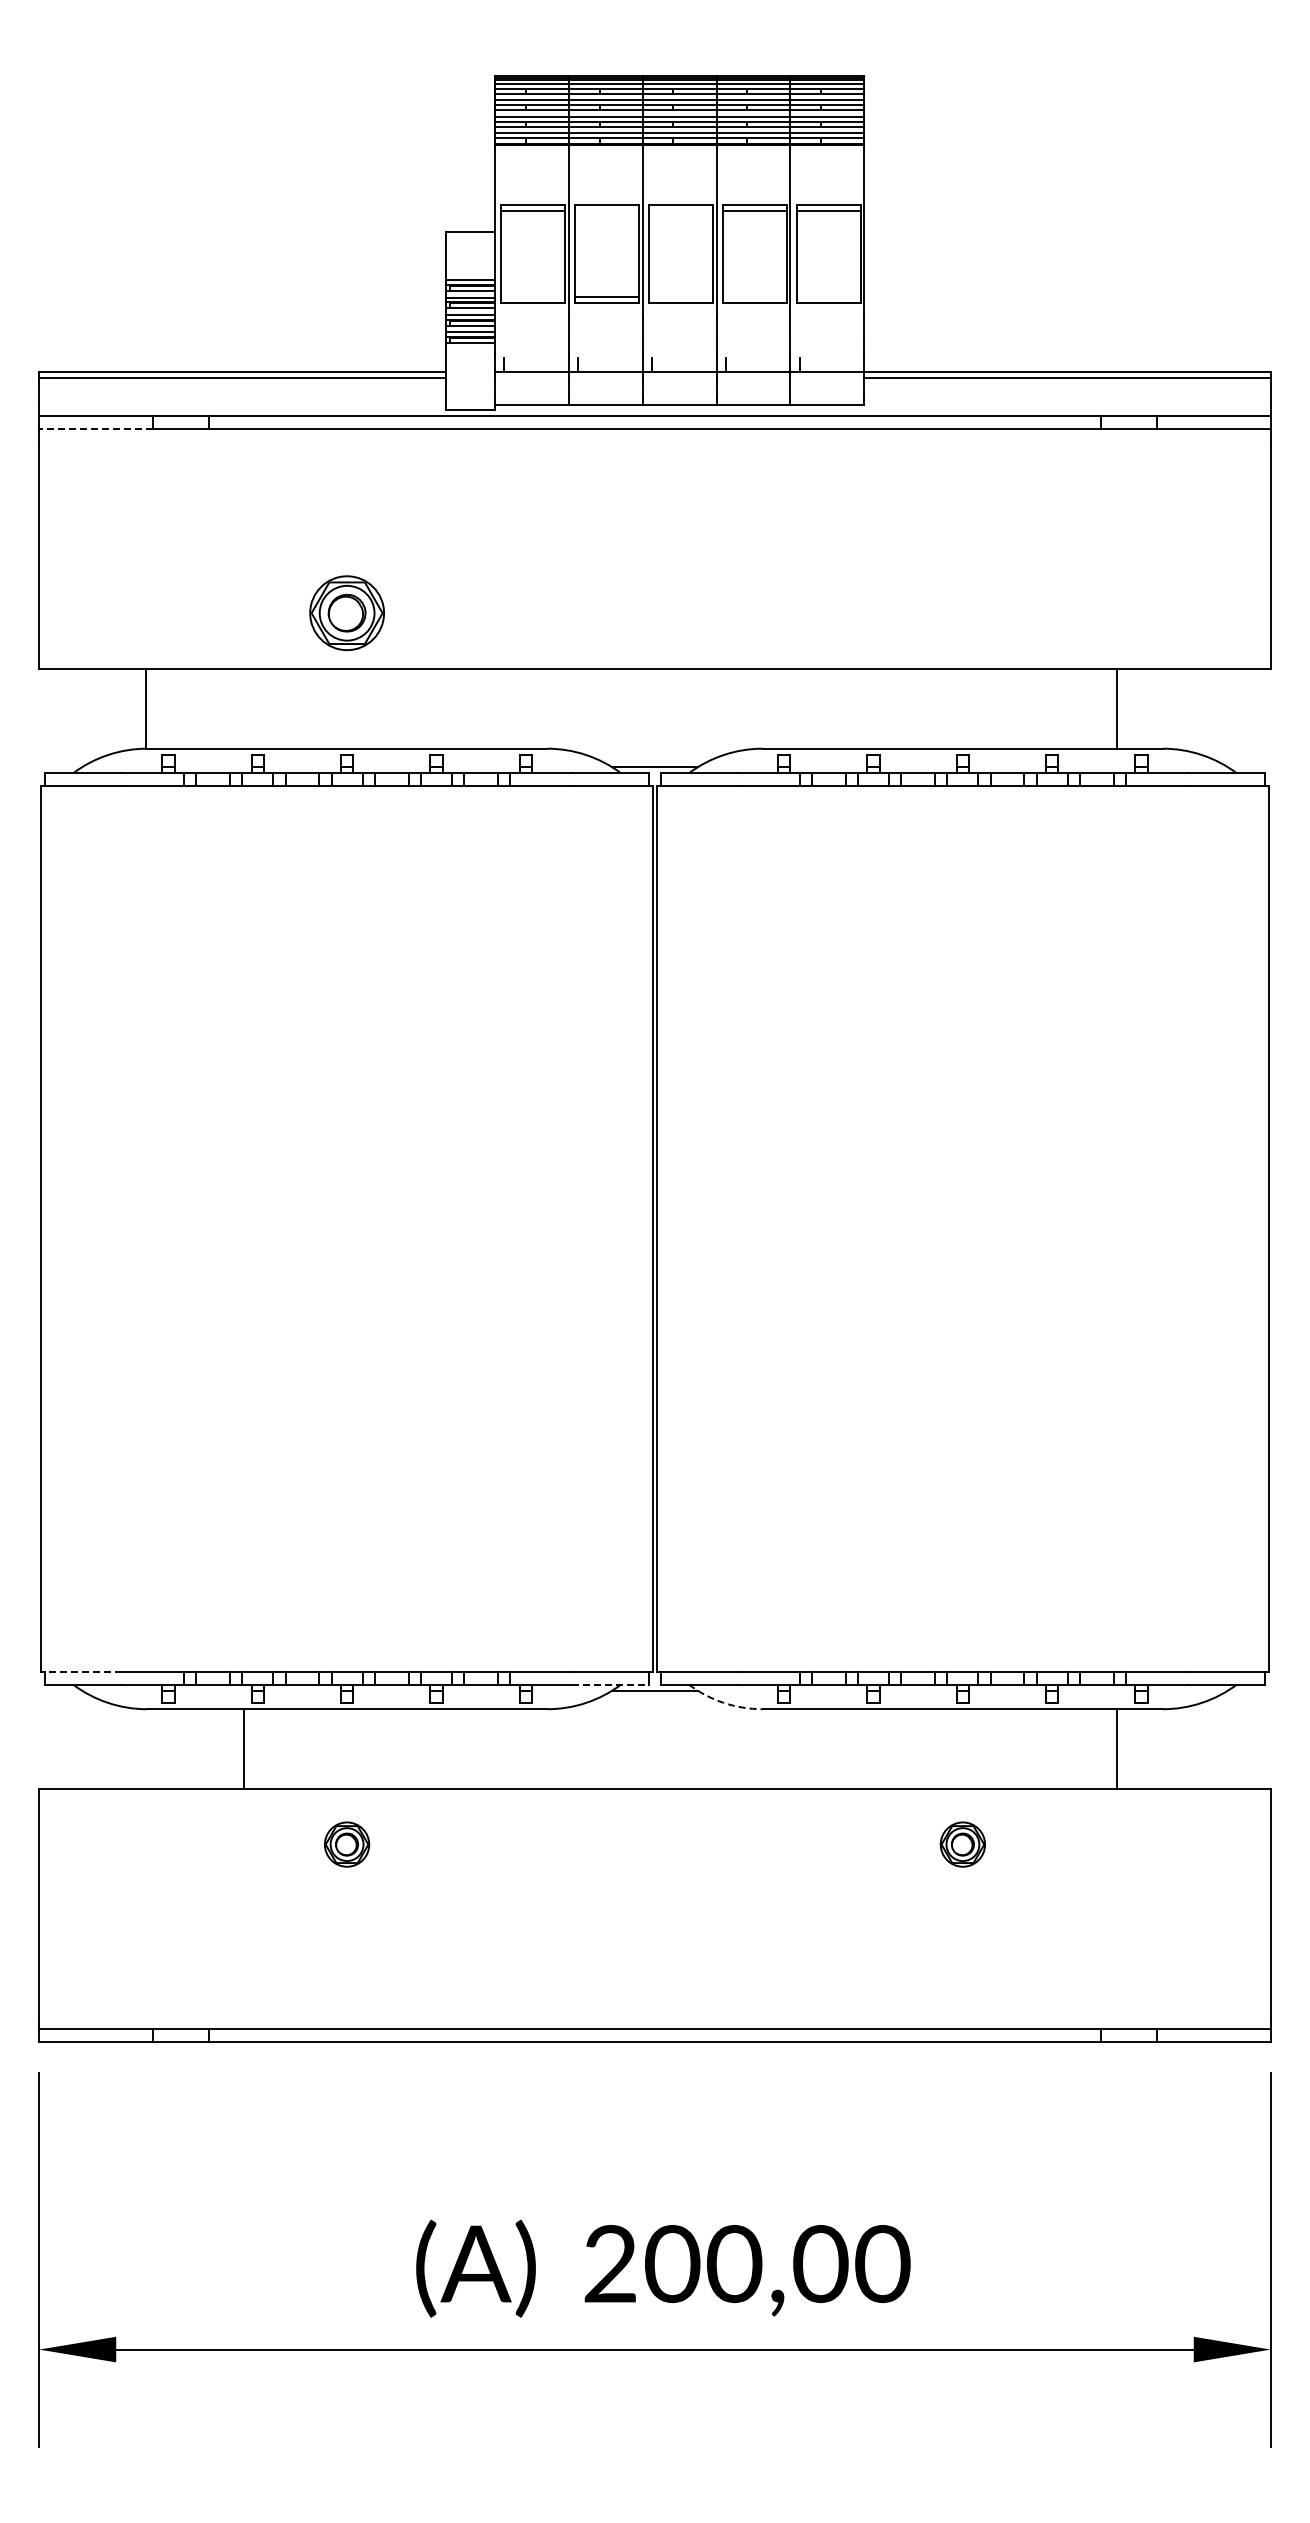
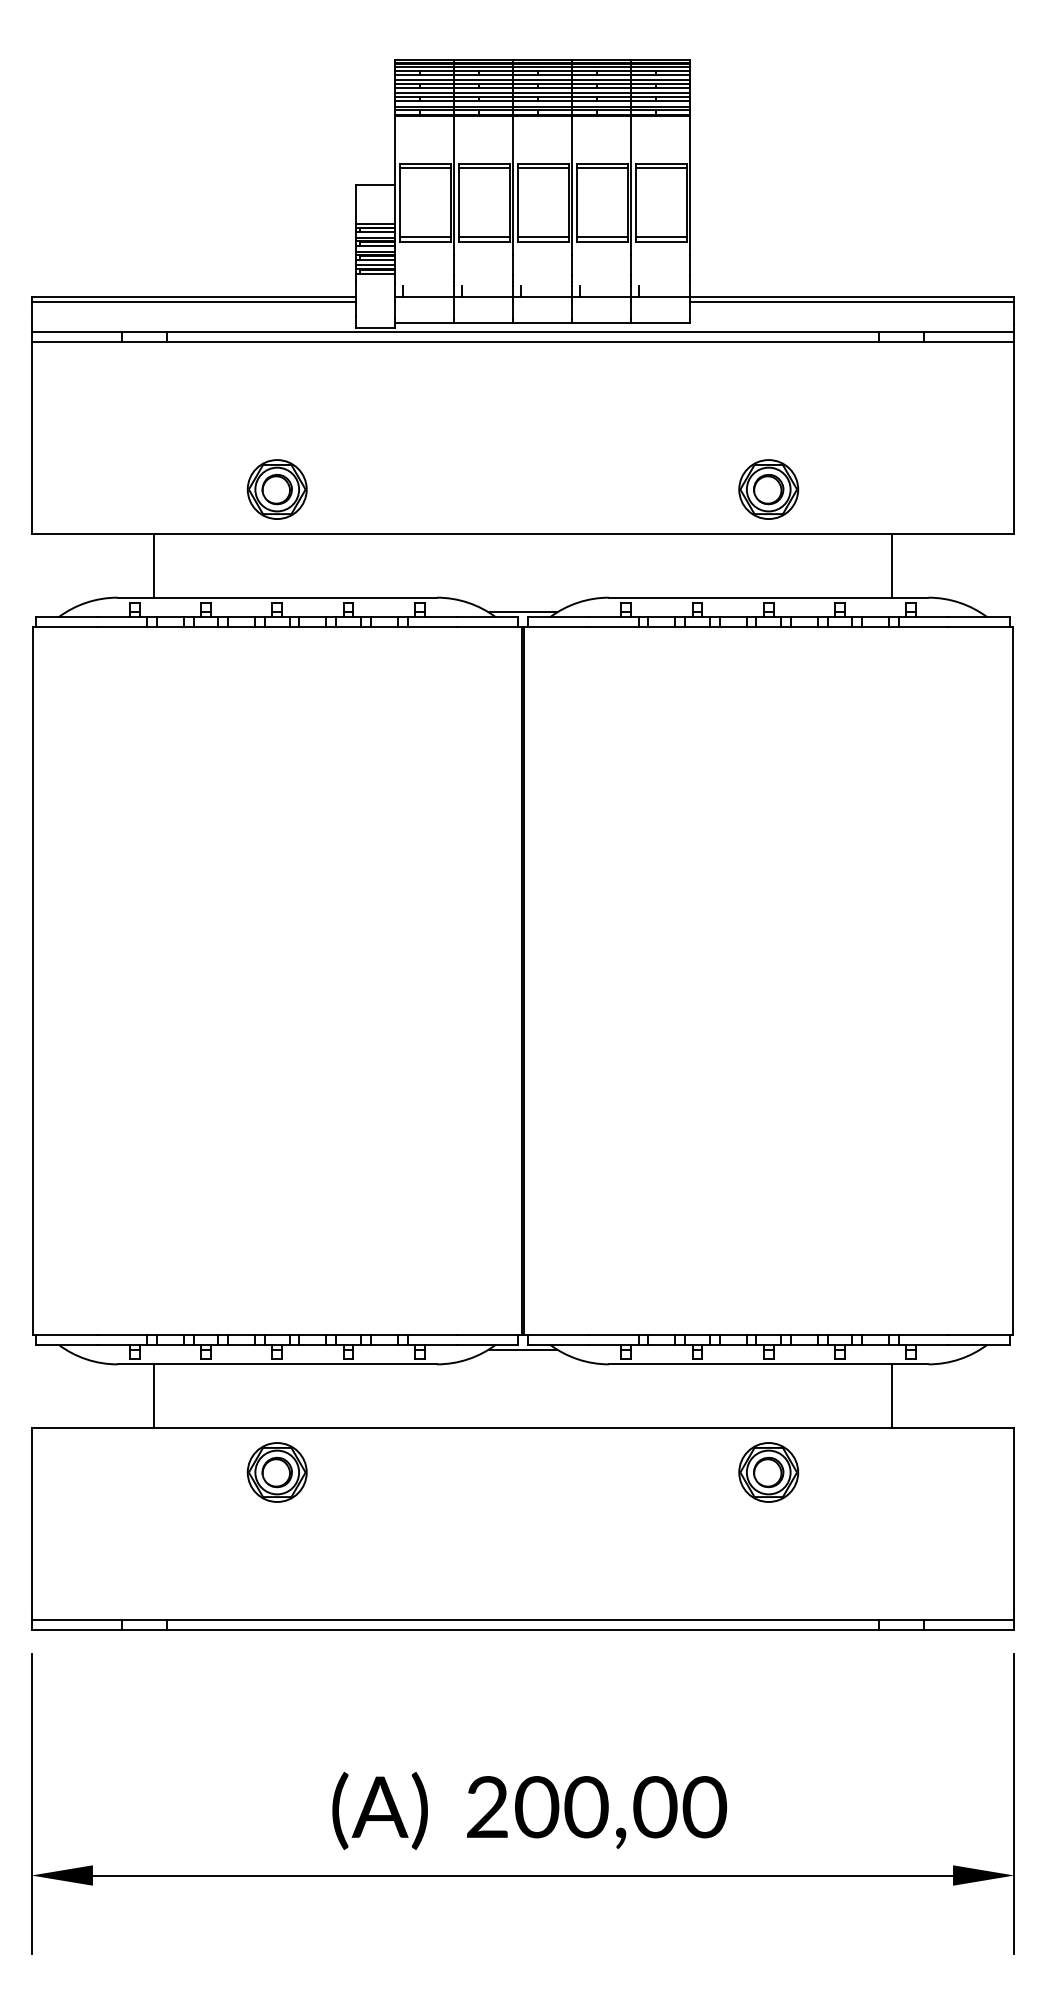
line: (606, 210) -> (484, 168), added
line: (680, 210) -> (543, 168), added
line: (533, 297) -> (426, 237), added
line: (680, 297) -> (543, 237), added
line: (754, 297) -> (602, 237), added
line: (828, 297) -> (661, 237), added
line: (96, 428) -> (77, 342), dashed -> solid
part: (962, 613) -> (768, 489), added
line: (146, 708) -> (154, 565), moved
line: (83, 1672) -> (66, 1335), dashed -> solid
line: (610, 1684) -> (487, 1344), dashed -> solid
arc: (723, 1702) -> (577, 1359), dashed -> solid
line: (244, 1749) -> (154, 1396), moved
part: (346, 1844) -> (276, 1472), size x1.67
part: (962, 1844) -> (768, 1472), size x1.67

